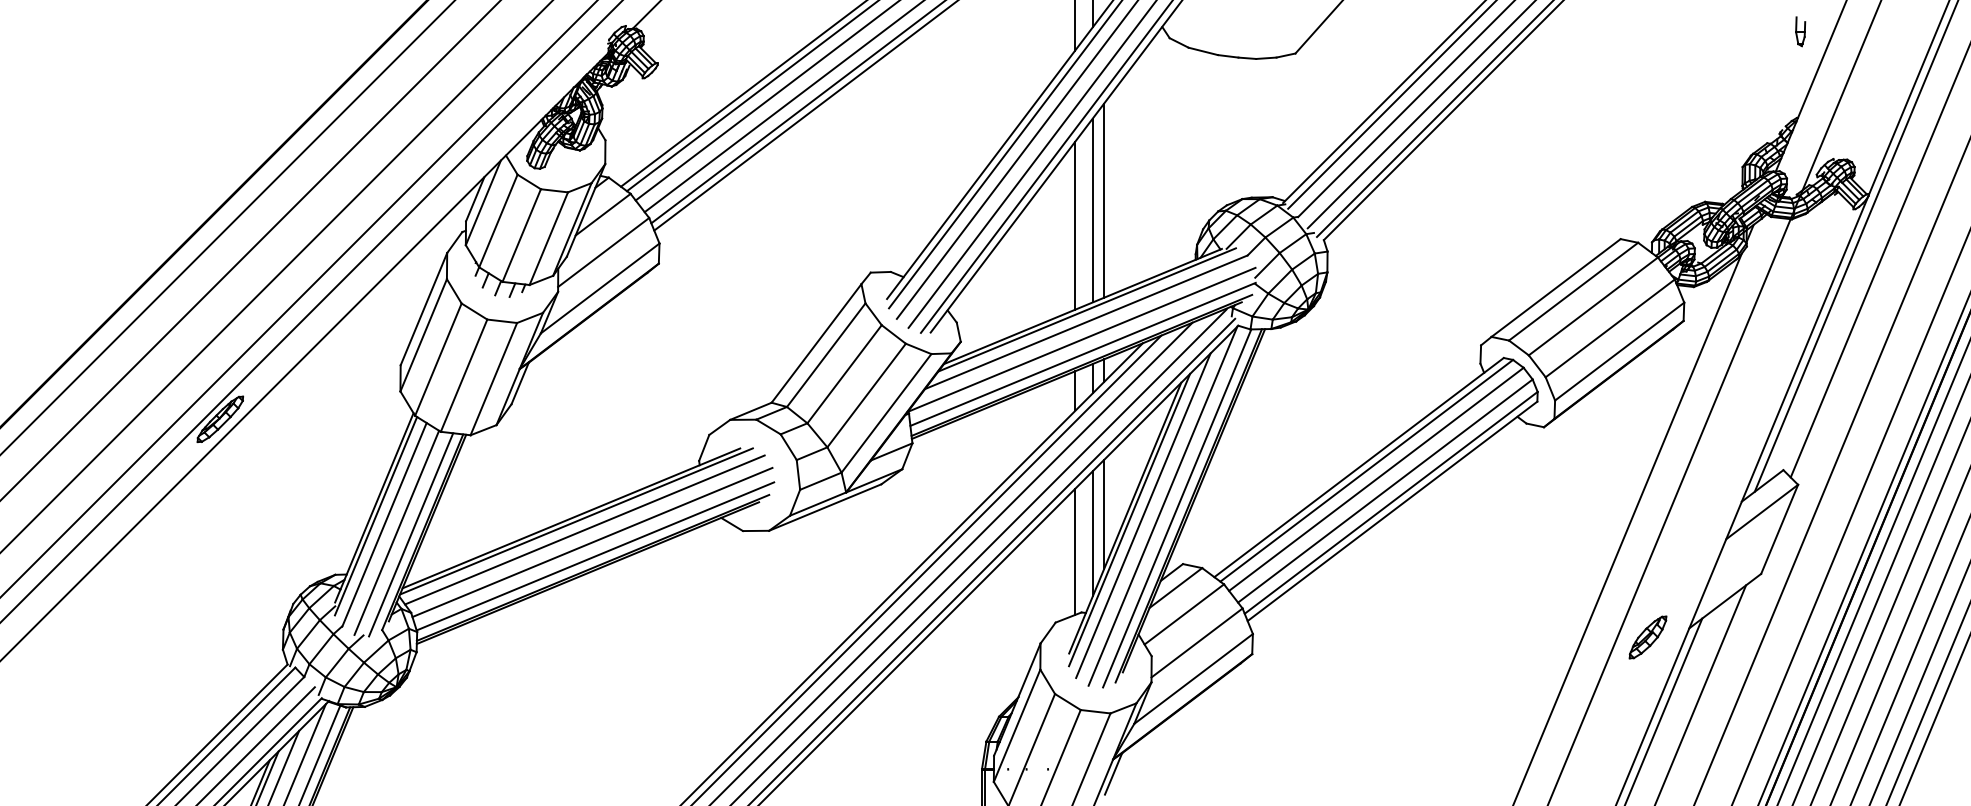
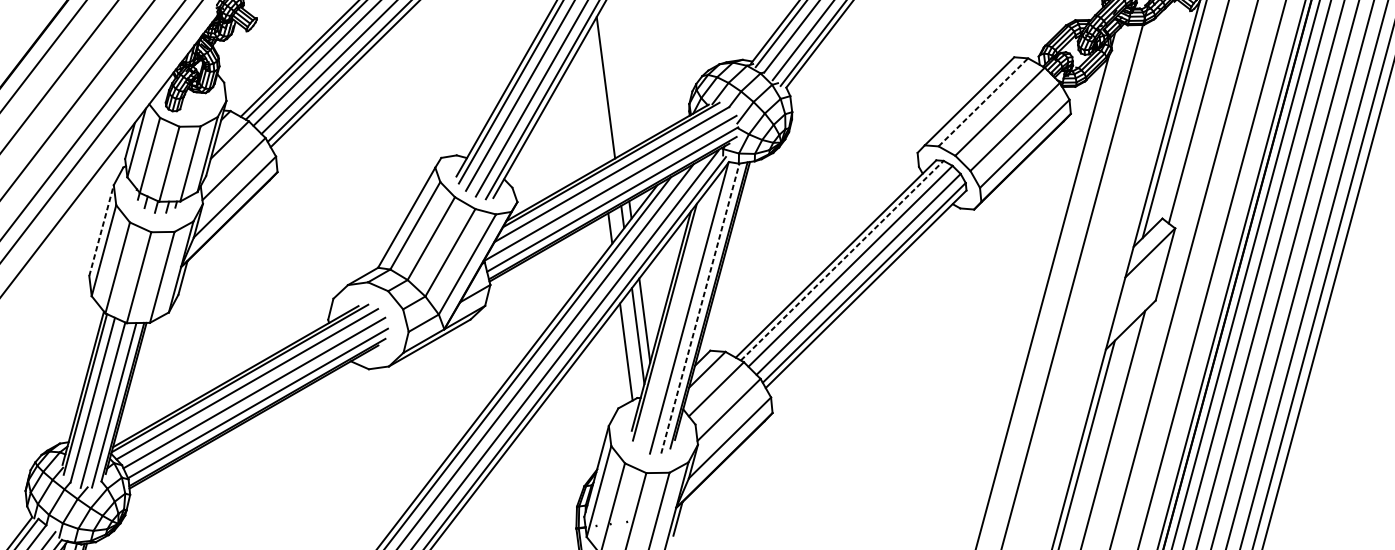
line: (1104, 200) -> (613, 79), removed
line: (1075, 225) -> (593, 101), removed
line: (1573, 291) -> (983, 102), solid -> dashed
line: (423, 309) -> (101, 230), solid -> dashed
line: (1366, 470) -> (842, 260), solid -> dashed
line: (1177, 508) -> (700, 308), solid -> dashed
line: (1143, 515) -> (675, 317), removed
part: (1647, 637) -> (1074, 360), removed

